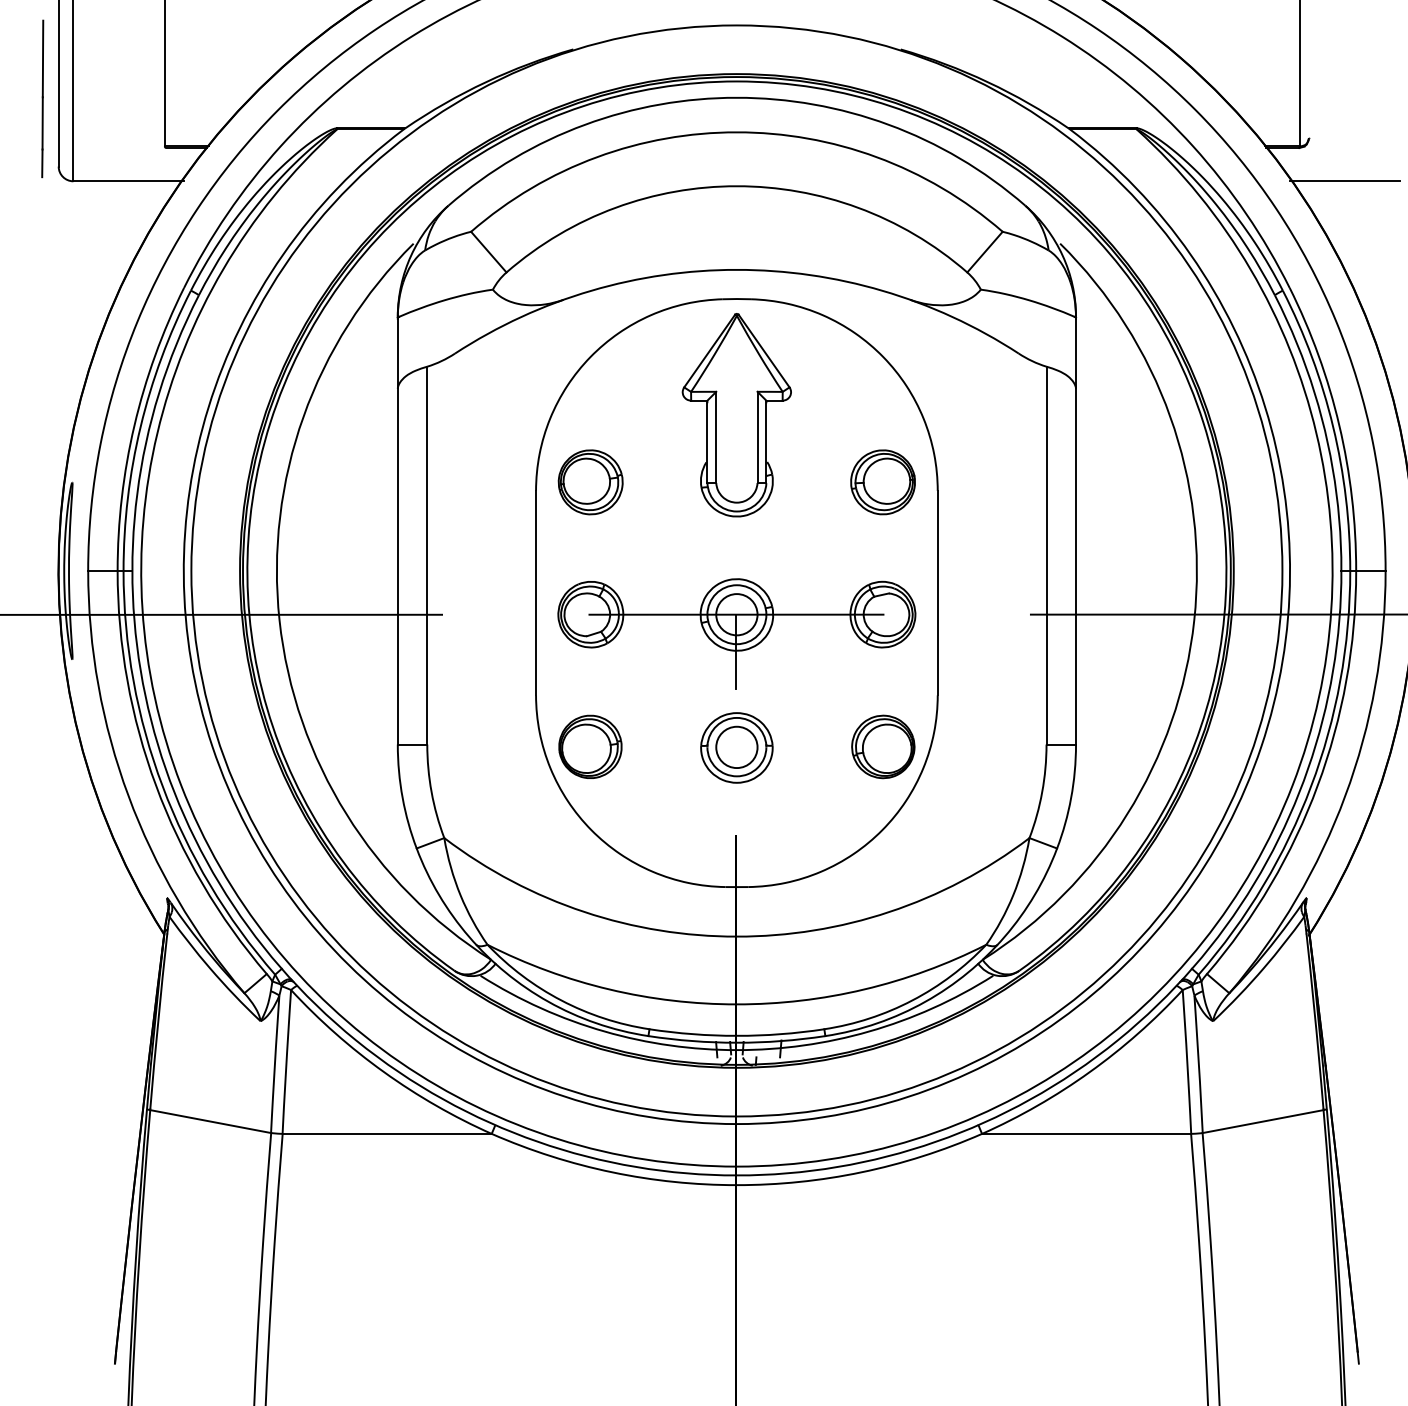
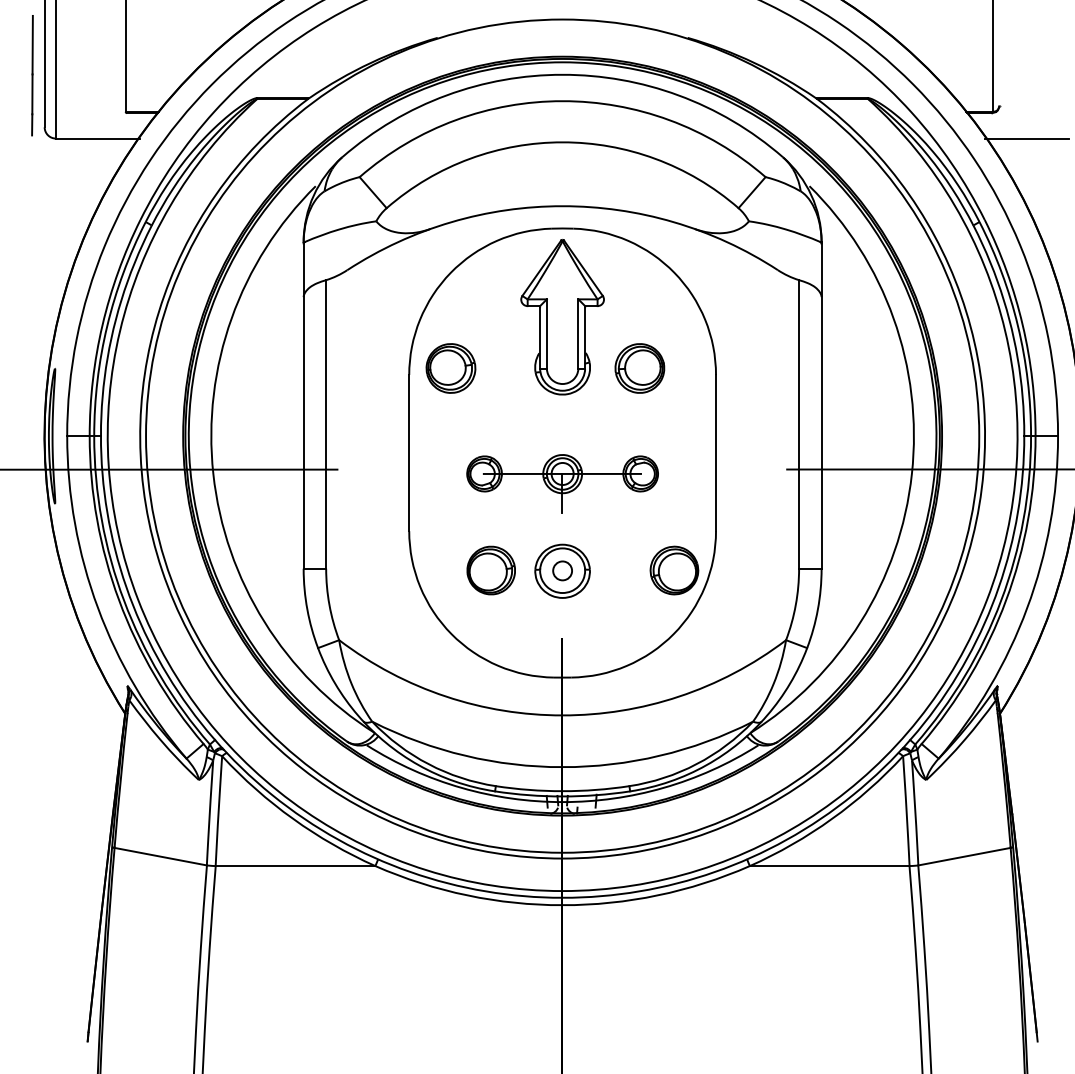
part: (882, 482) -> (639, 368), moved
part: (736, 633) -> (562, 483), size x0.7
part: (590, 746) -> (491, 570), moved
circle: (736, 747) -> (562, 570), size x0.6

